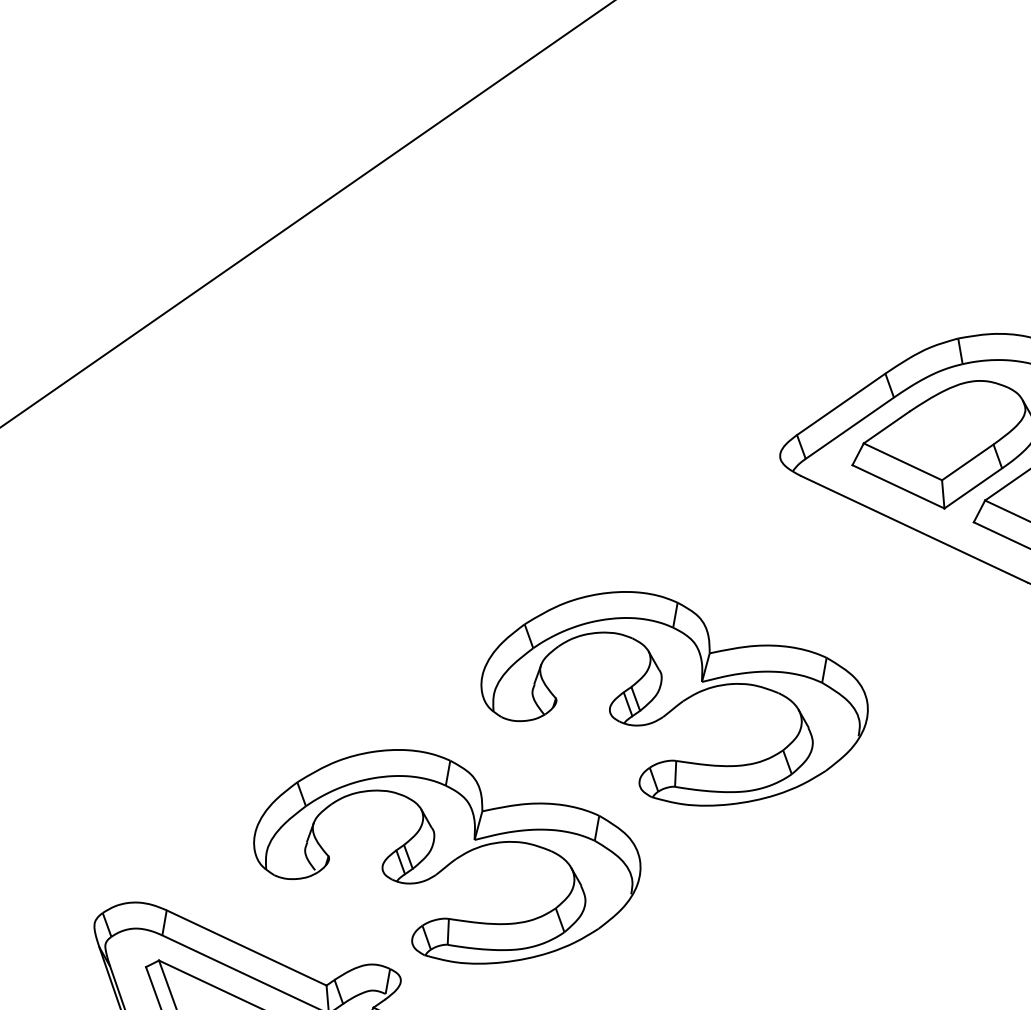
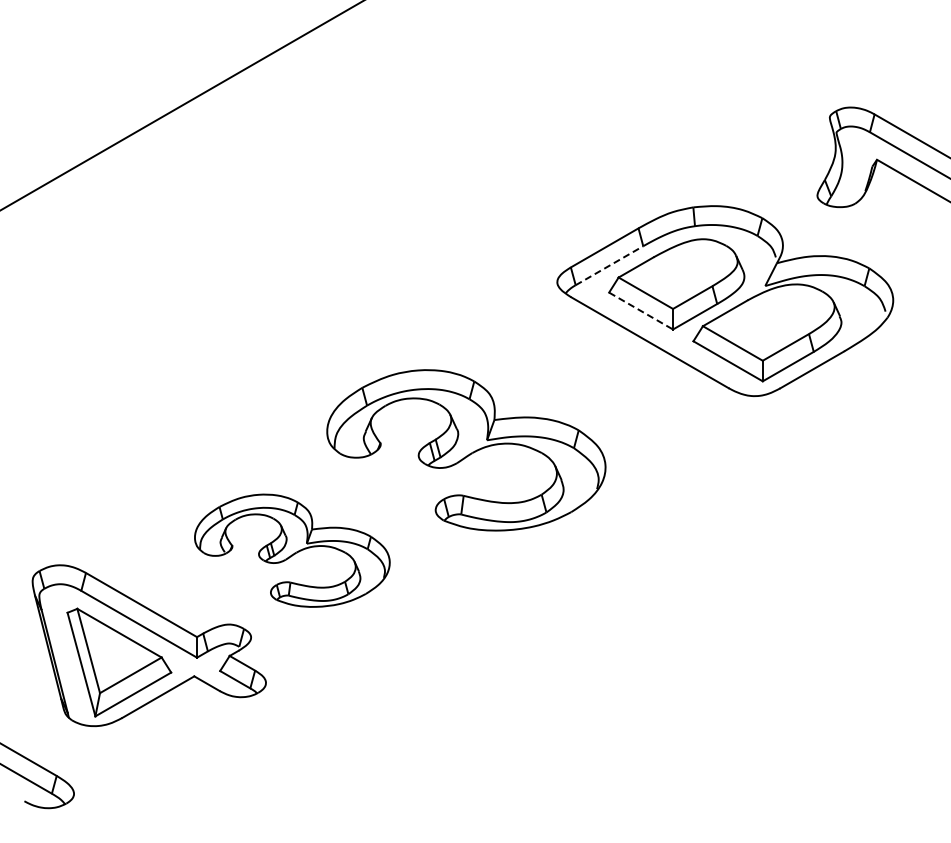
line: (849, 427) -> (609, 265), solid -> dashed
line: (899, 487) -> (641, 311), solid -> dashed
part: (447, 855) -> (292, 550), size x0.7

